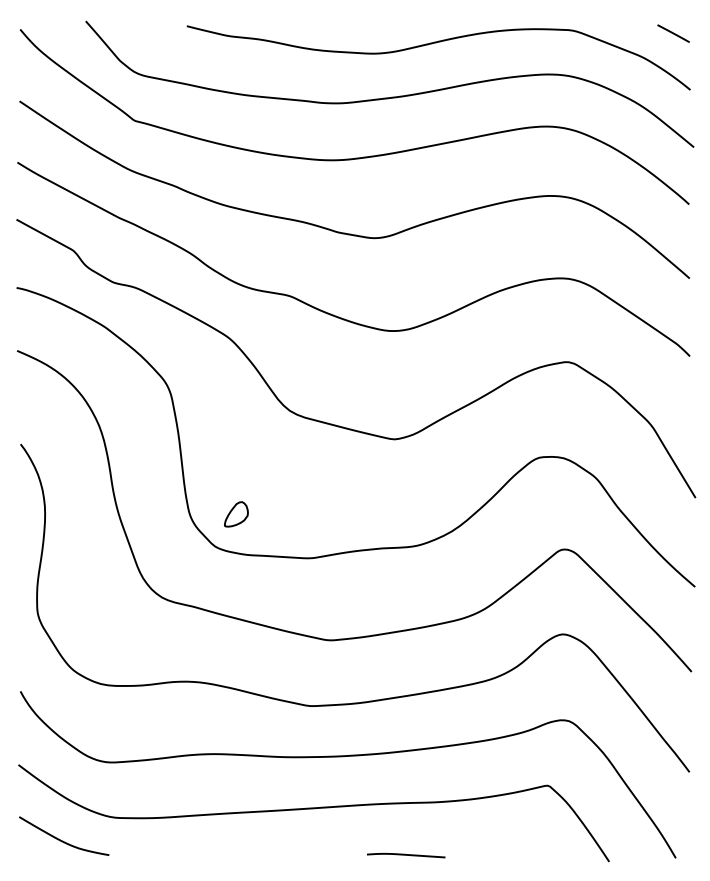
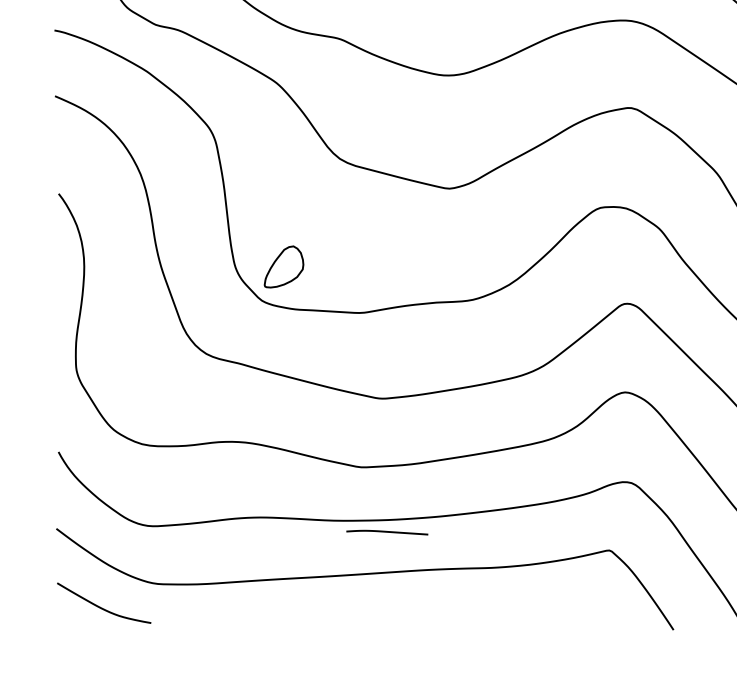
part: (236, 514) -> (284, 267), size x1.6
curve: (406, 855) -> (387, 532), moved

